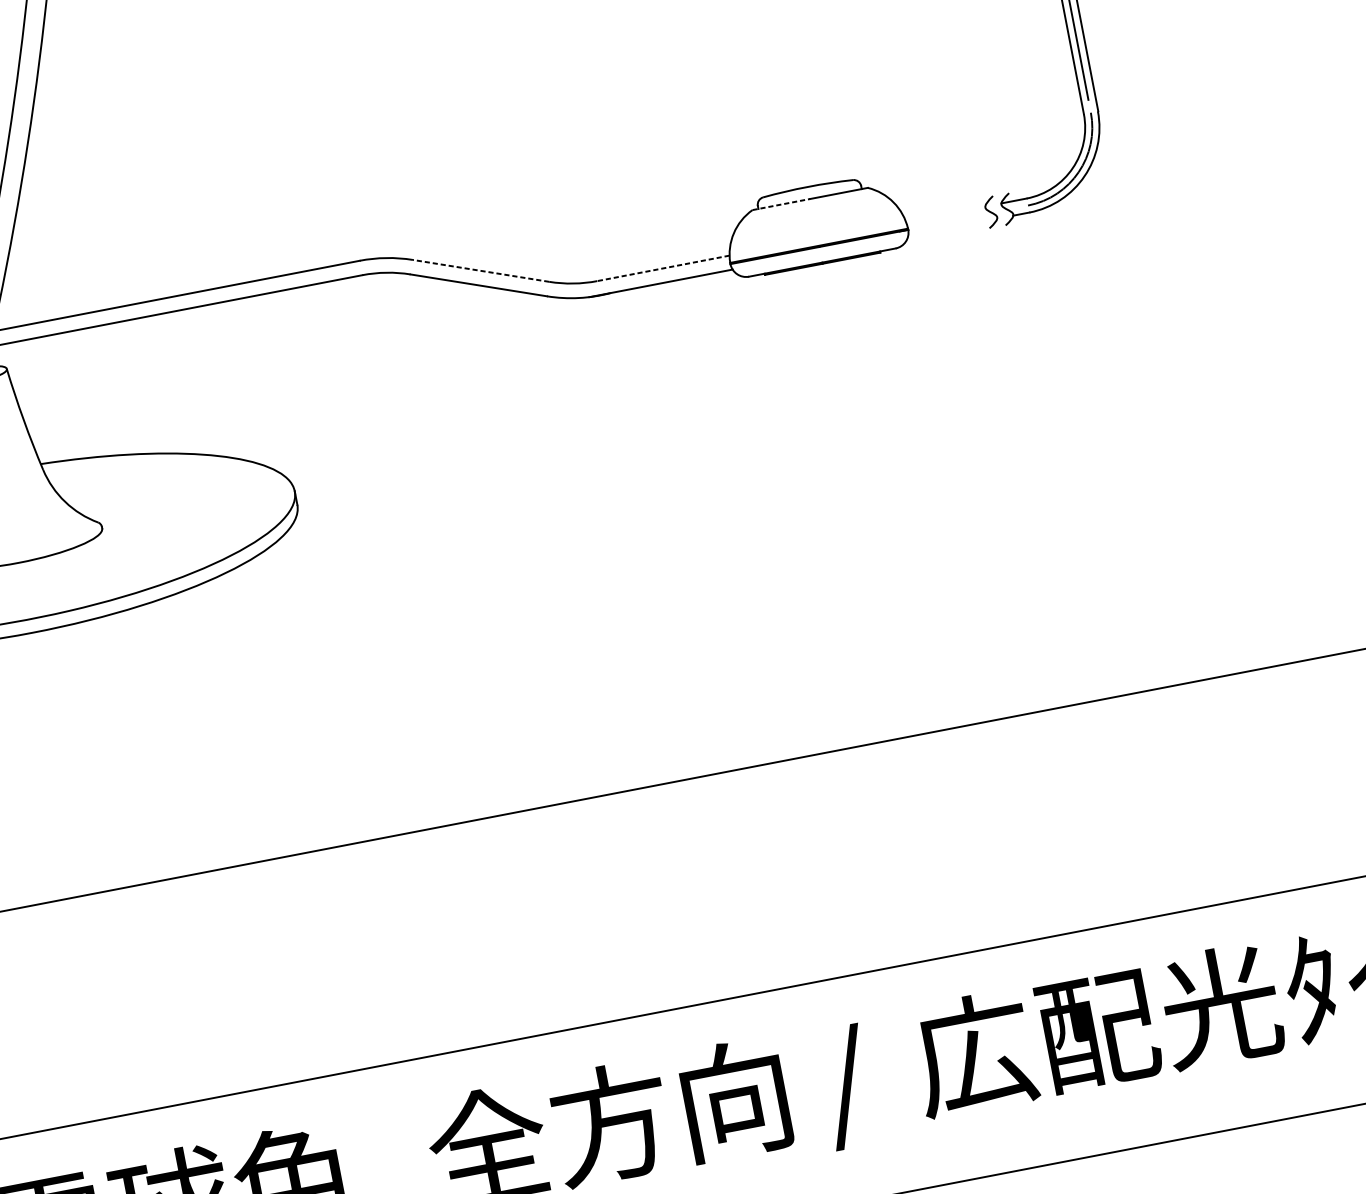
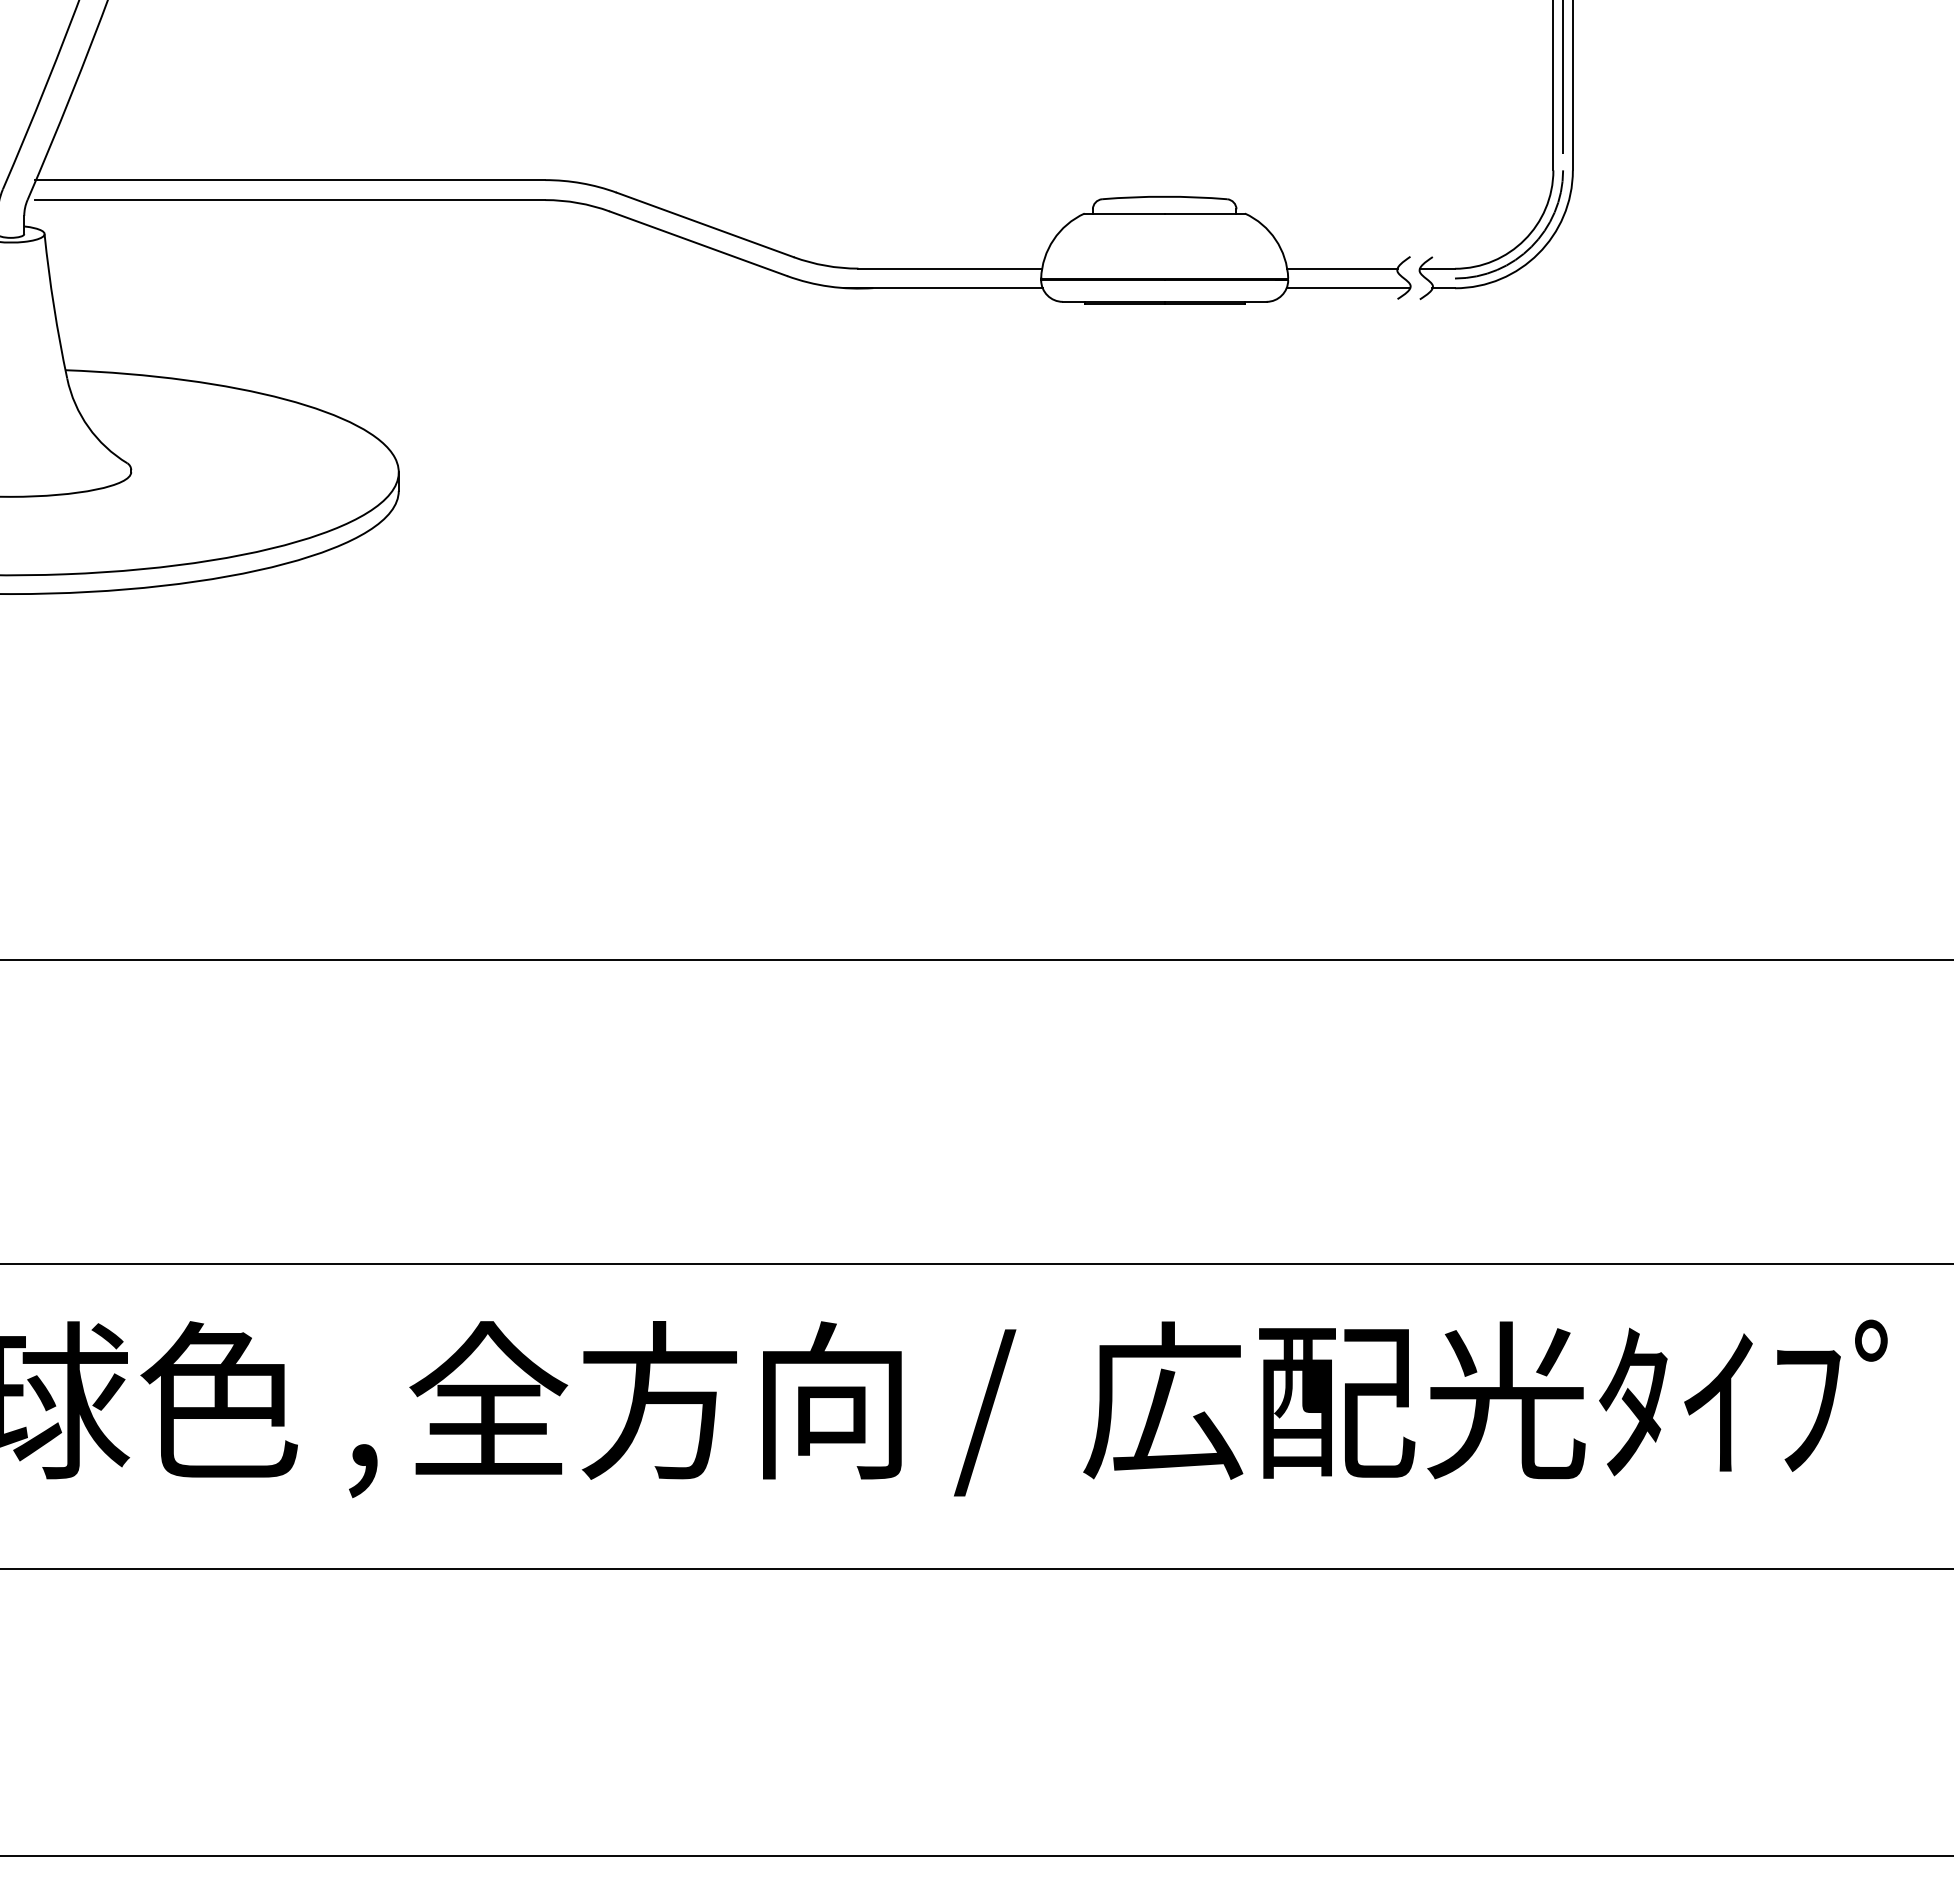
line: (781, 204) -> (1125, 213), dashed -> solid
line: (945, 213) -> (1342, 268), added
line: (952, 227) -> (1348, 288), added
line: (663, 268) -> (950, 268), dashed -> solid
line: (480, 270) -> (704, 224), dashed -> solid

